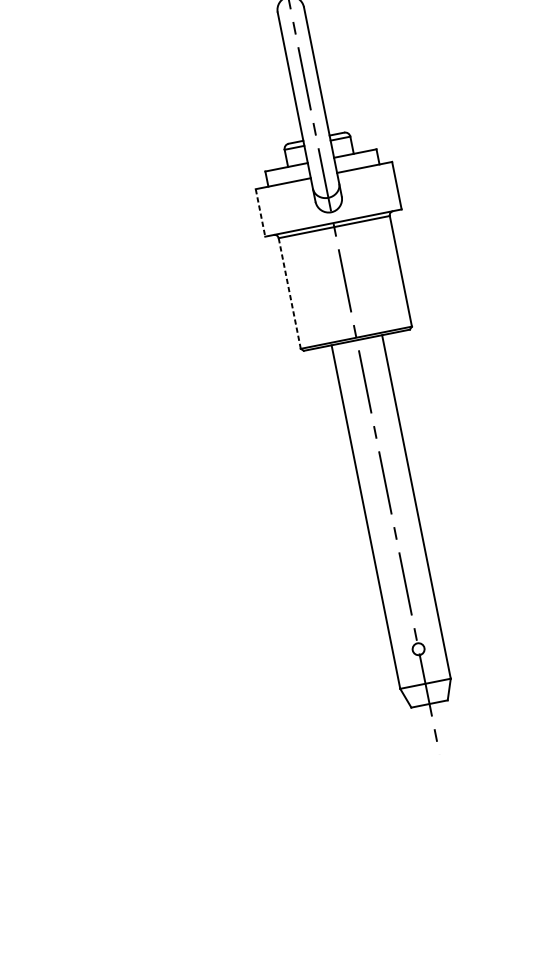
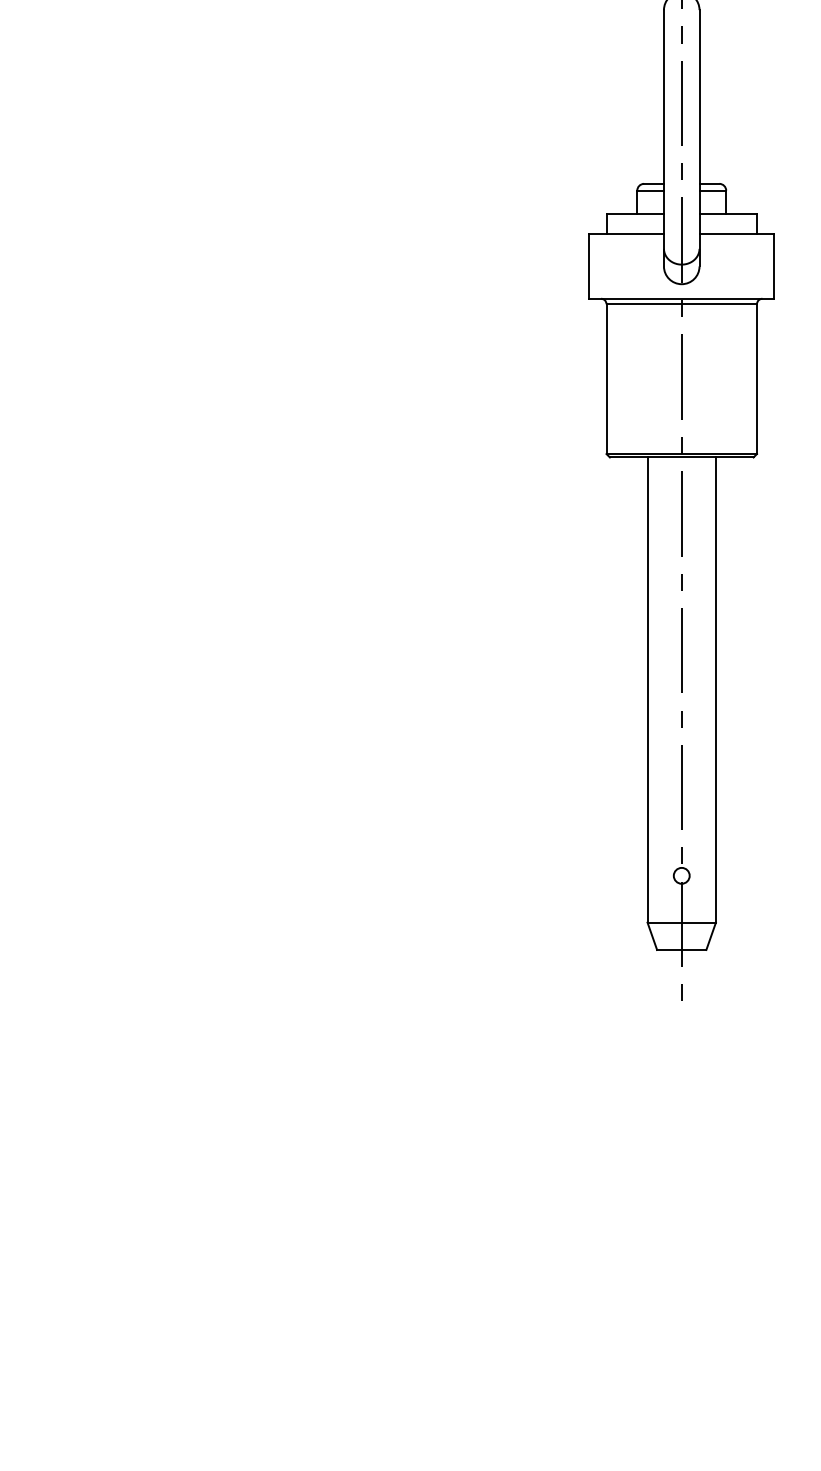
line: (260, 213) -> (589, 267), dashed -> solid
line: (289, 293) -> (606, 379), dashed -> solid

